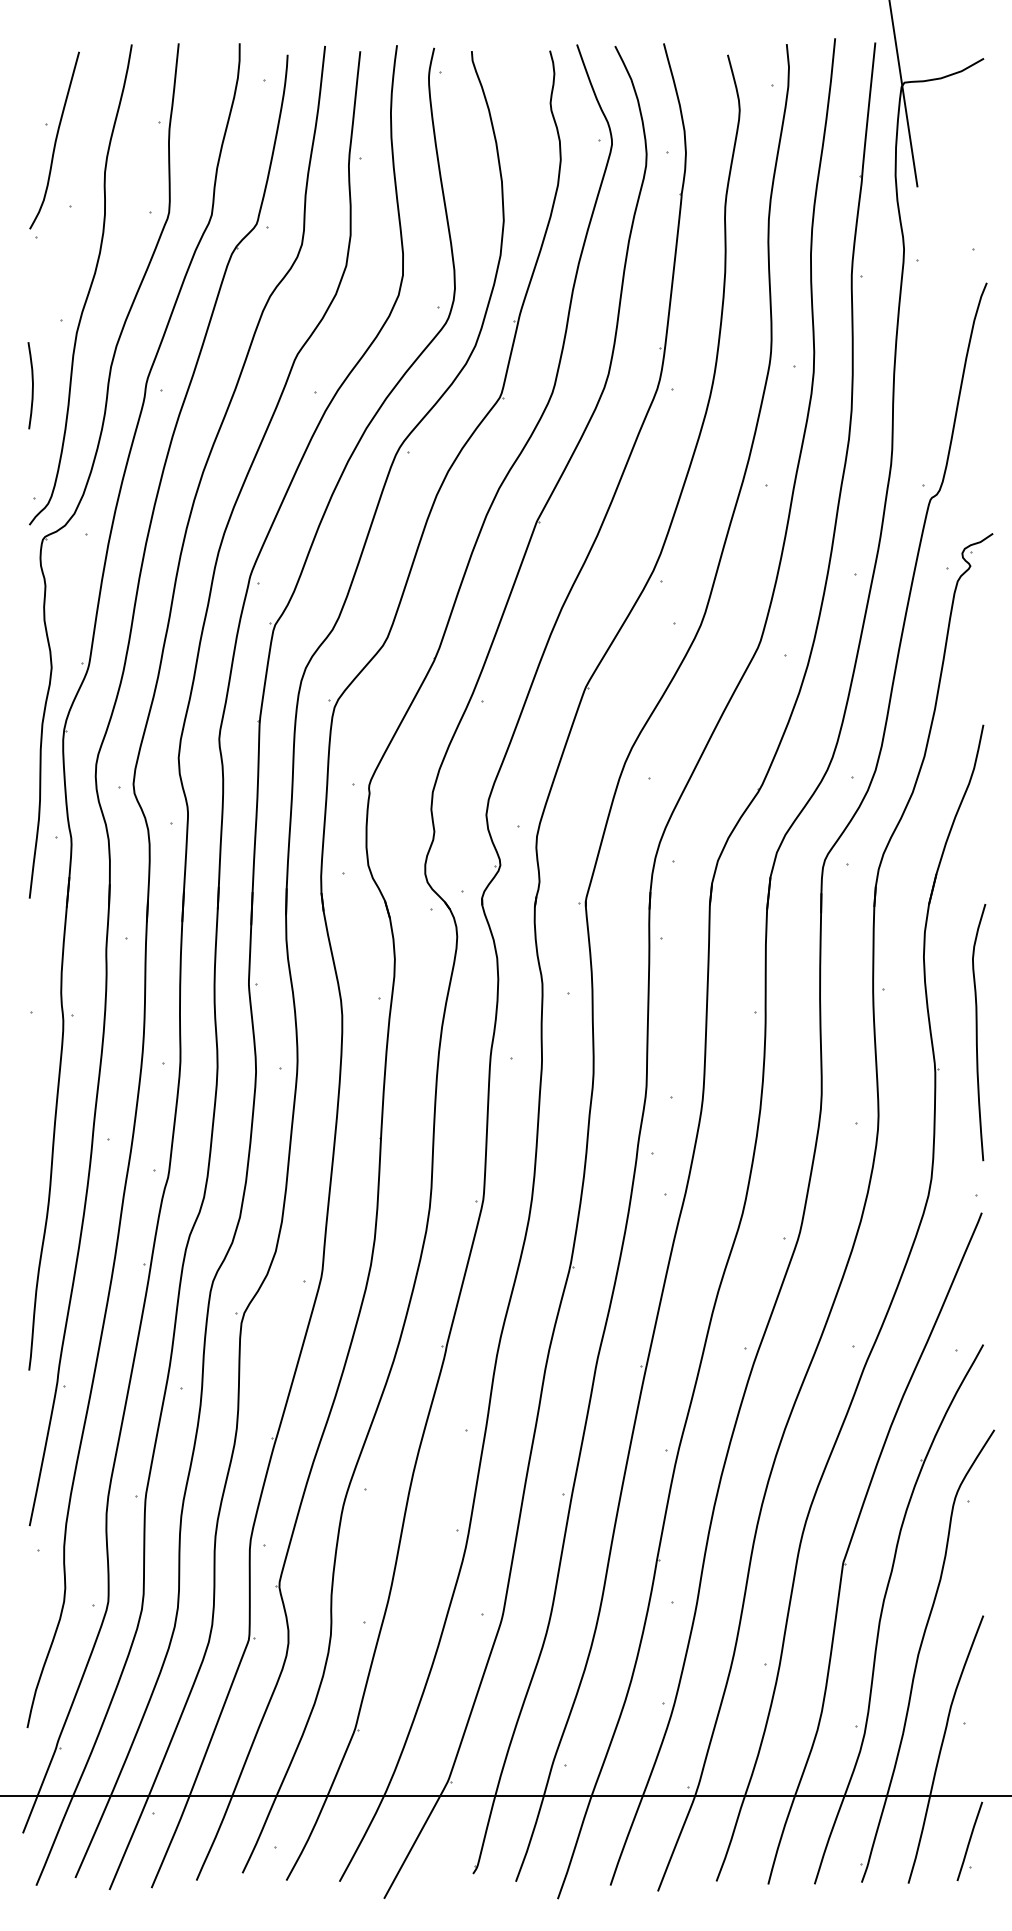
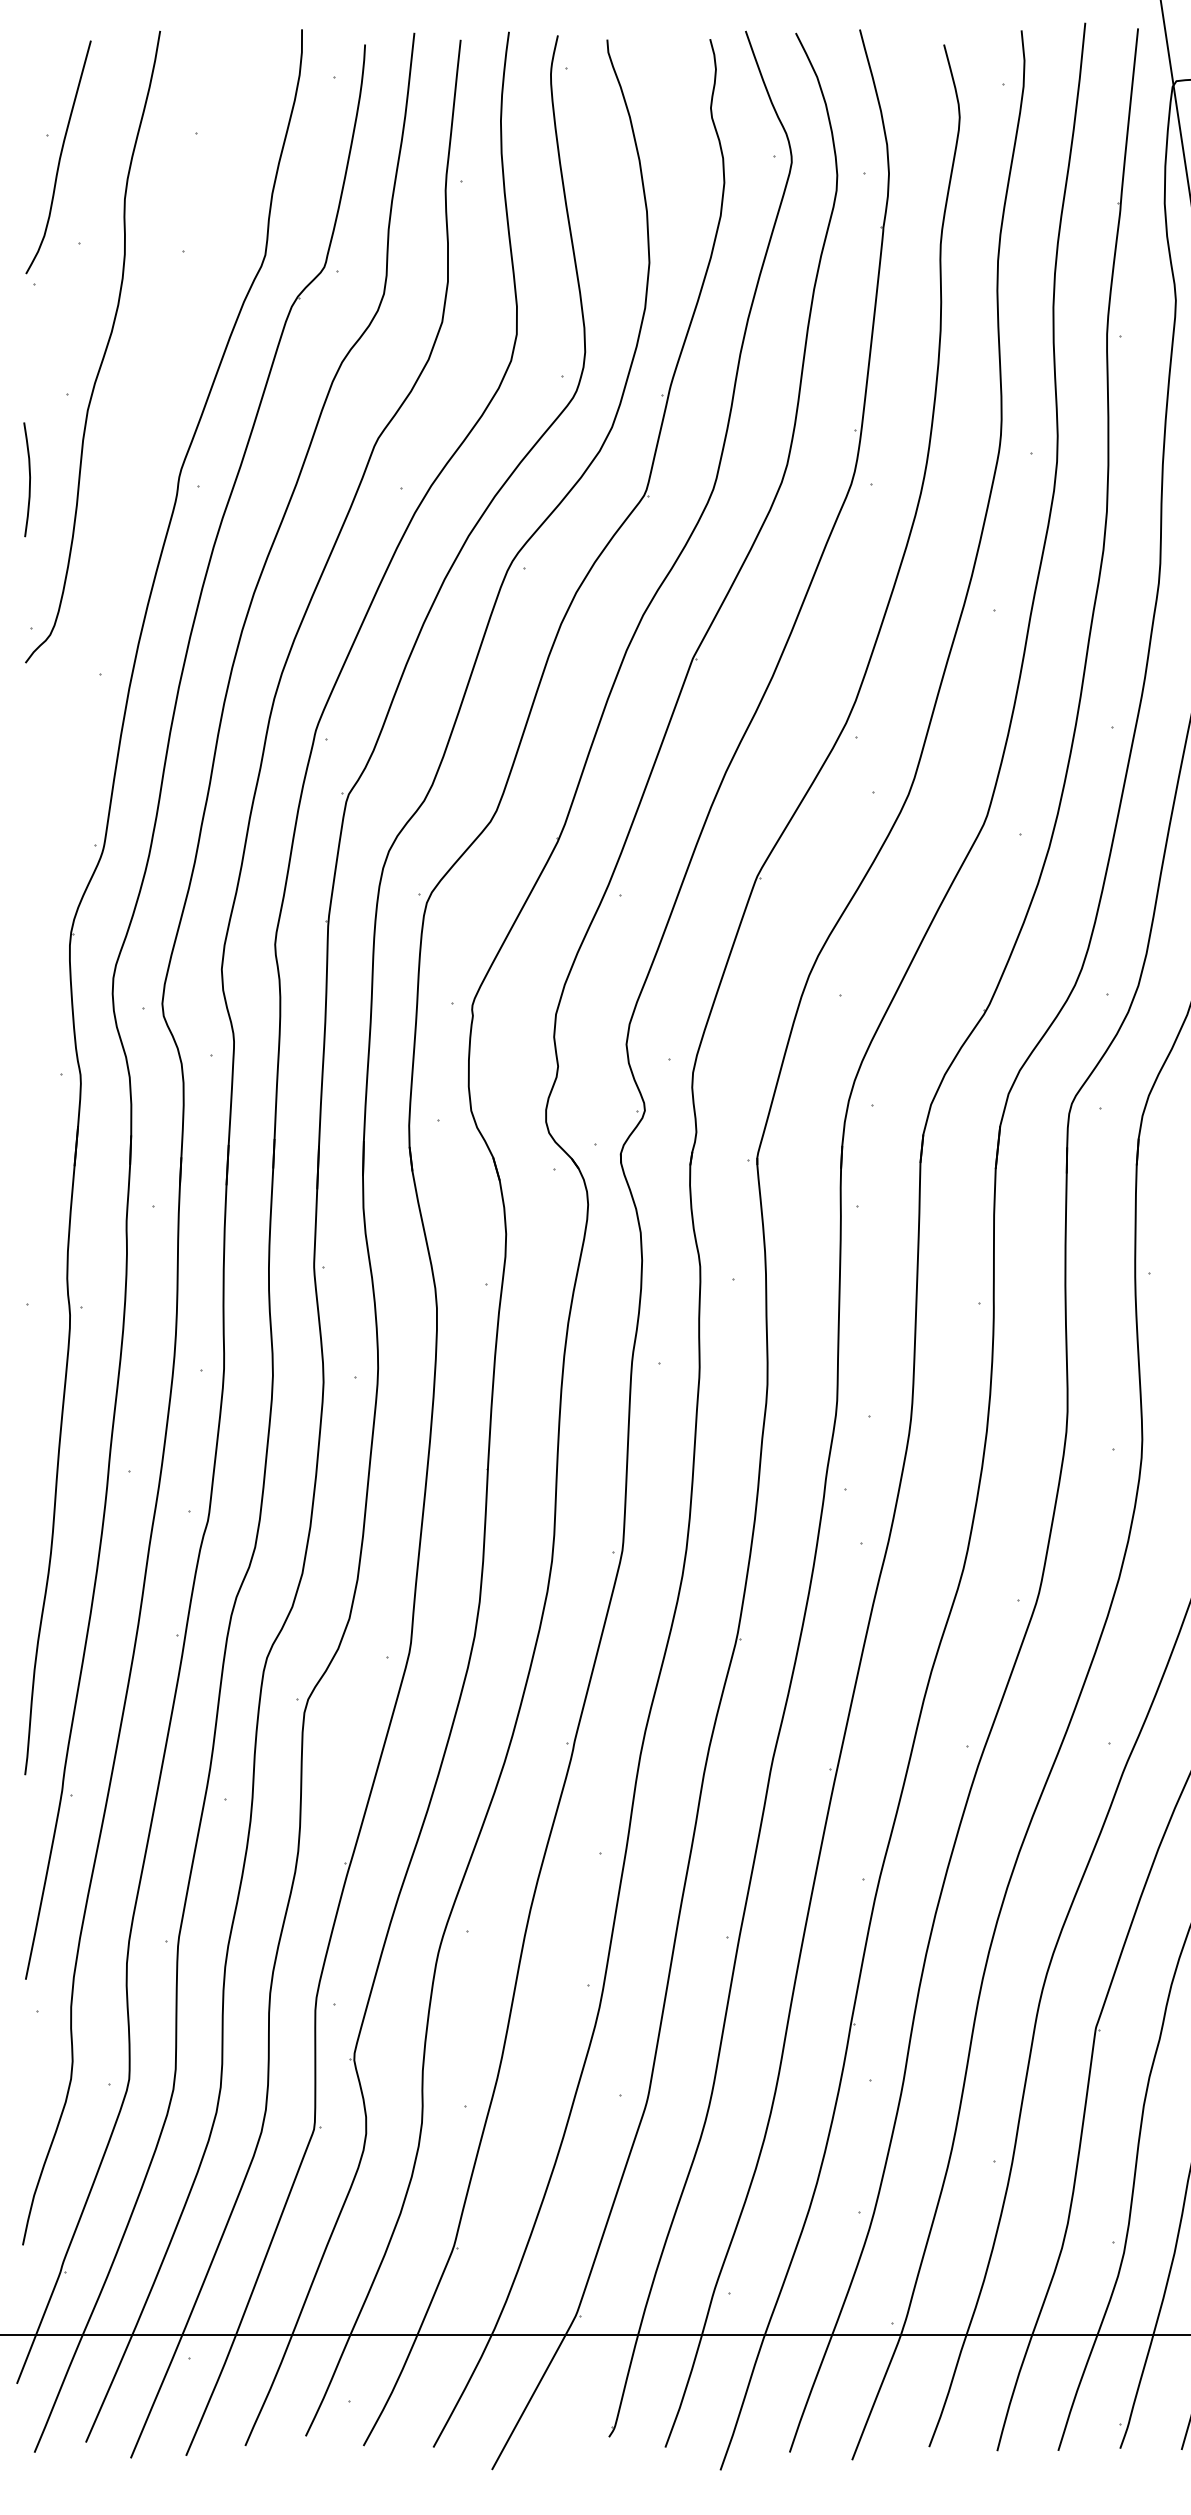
part: (93, 467) -> (109, 587), removed

